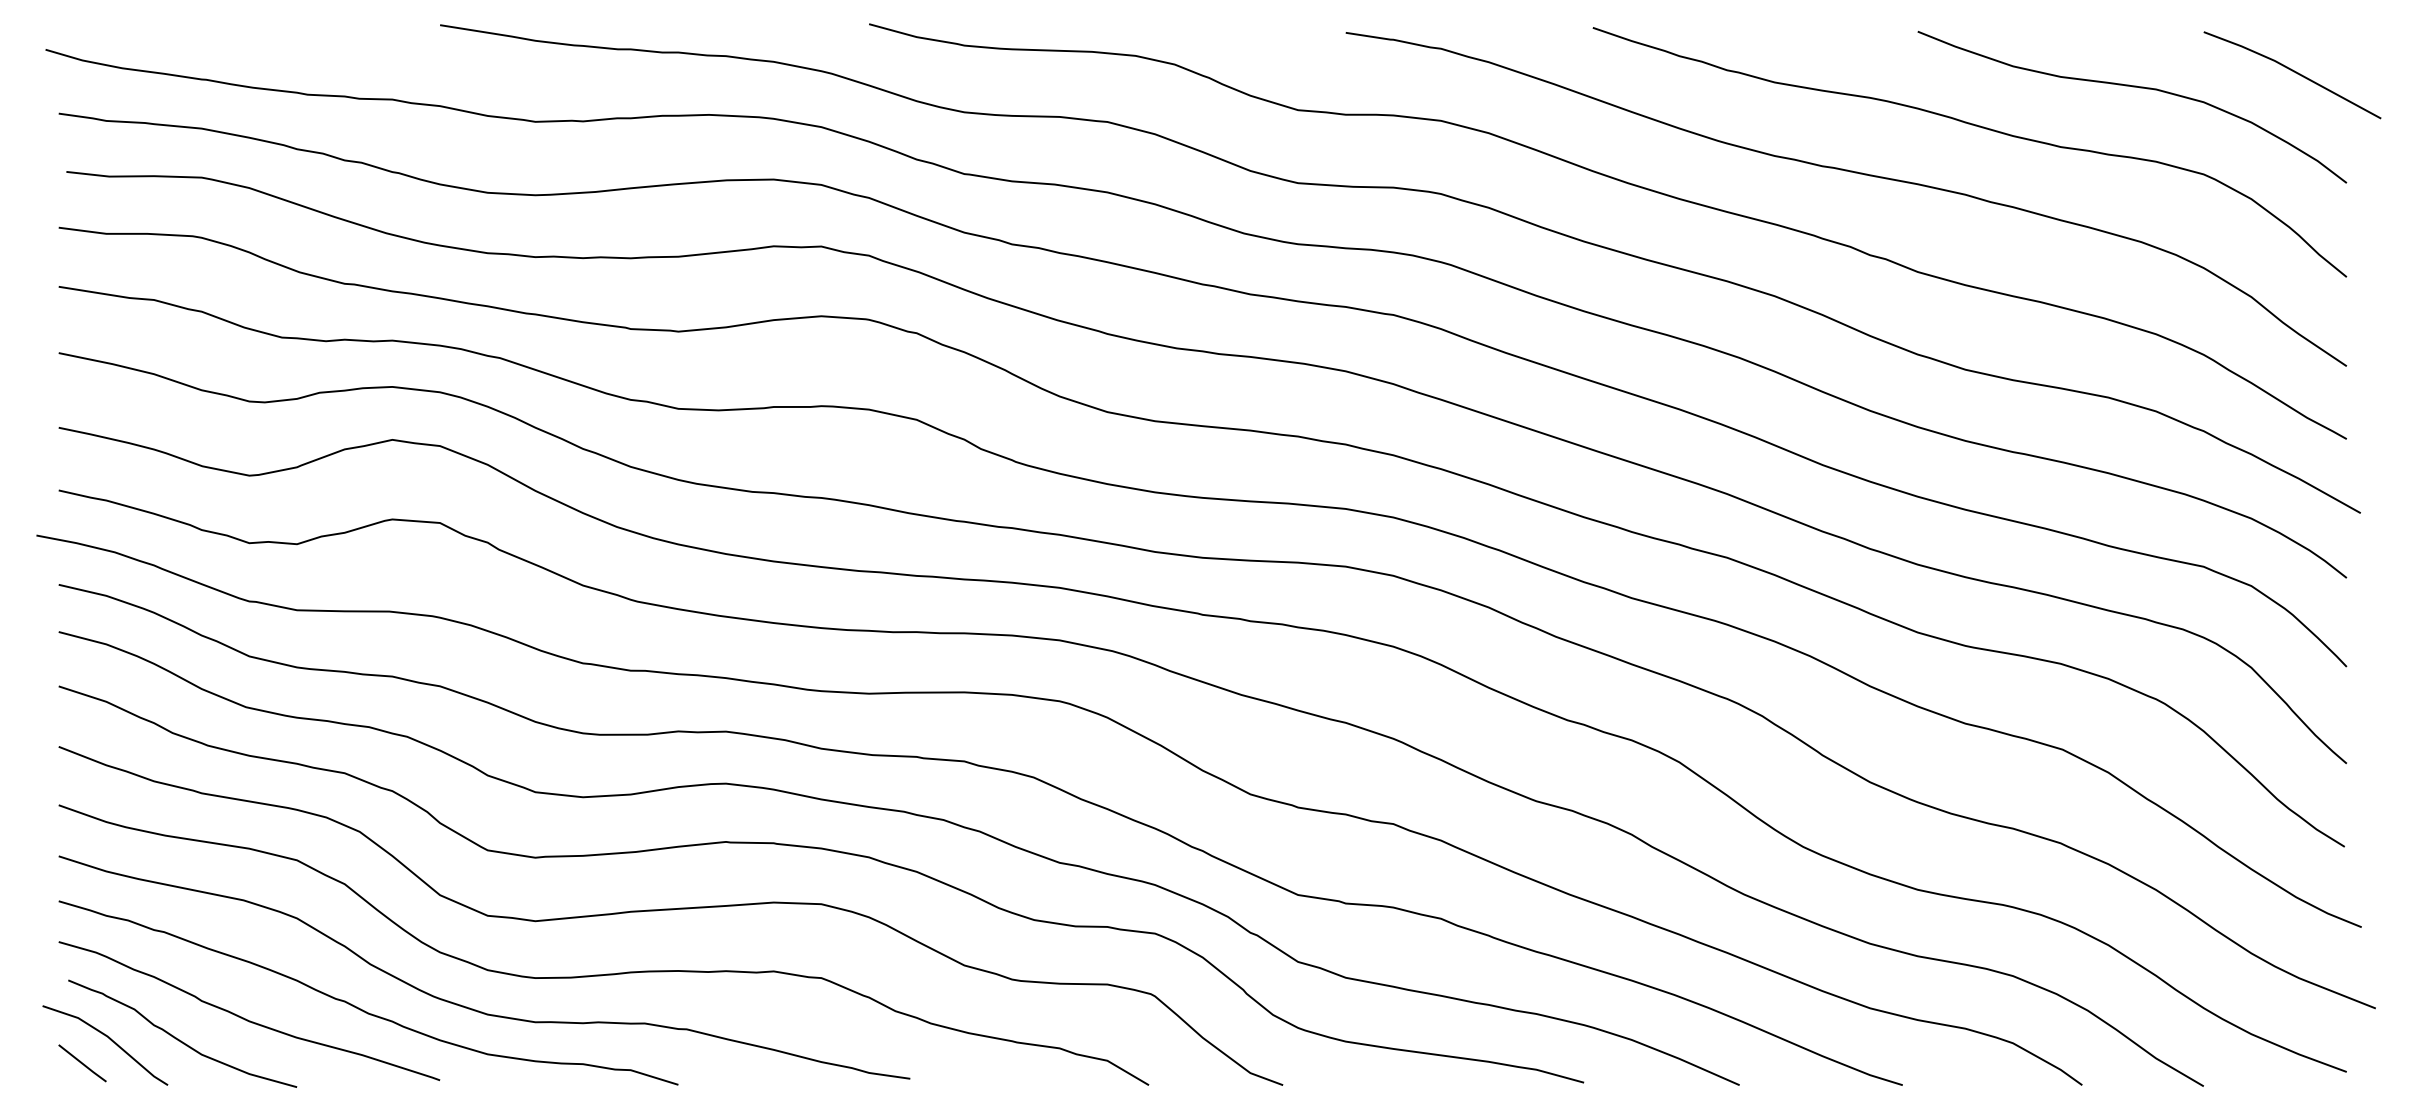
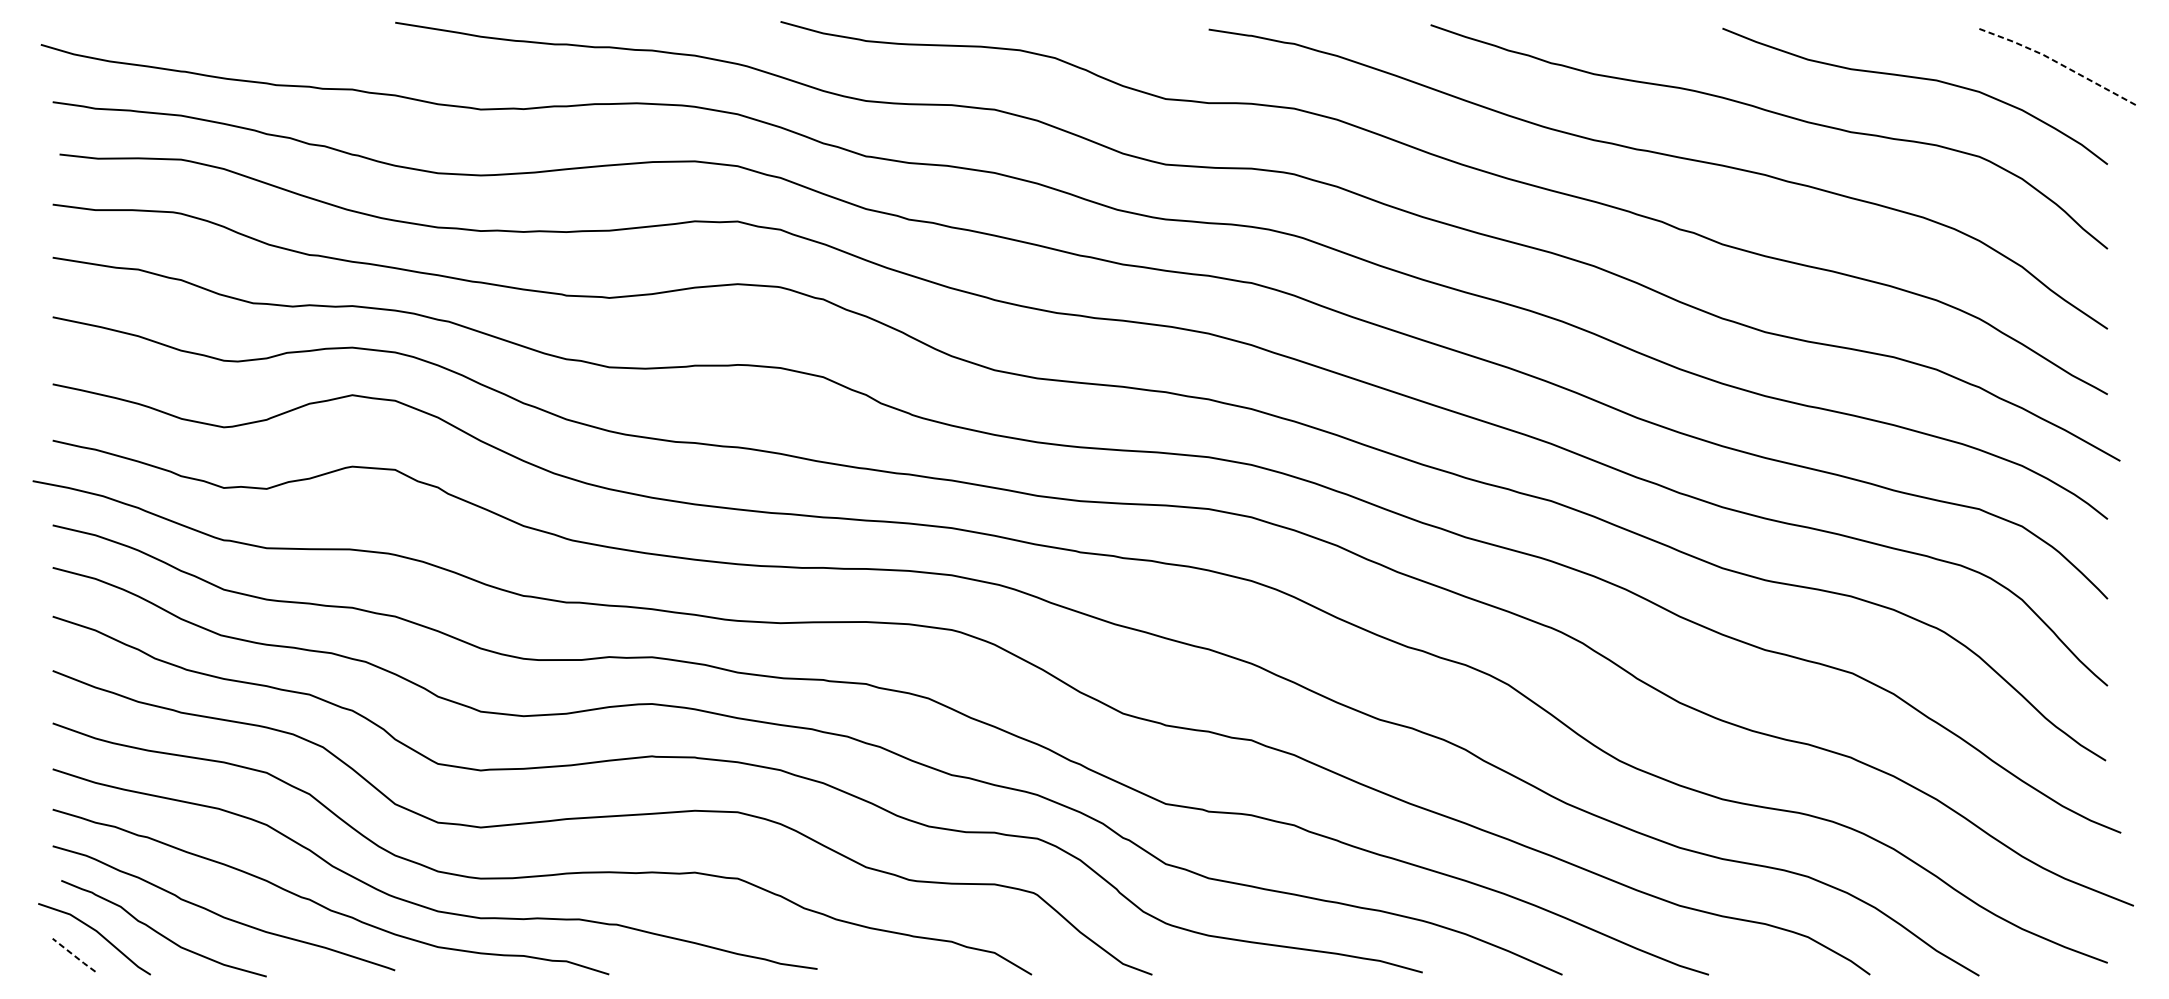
line: (2293, 70) -> (2059, 63), solid -> dashed
line: (82, 1063) -> (74, 955), solid -> dashed

